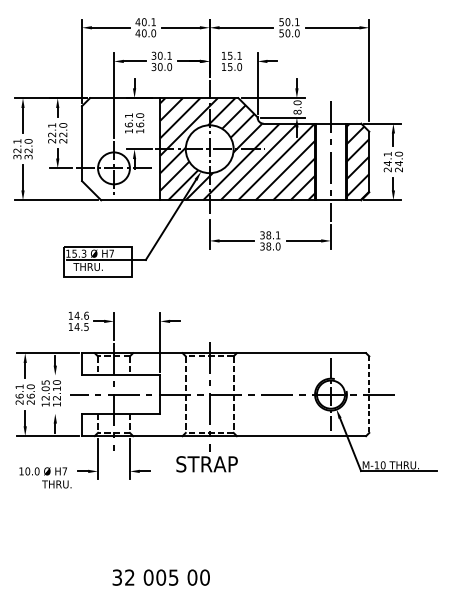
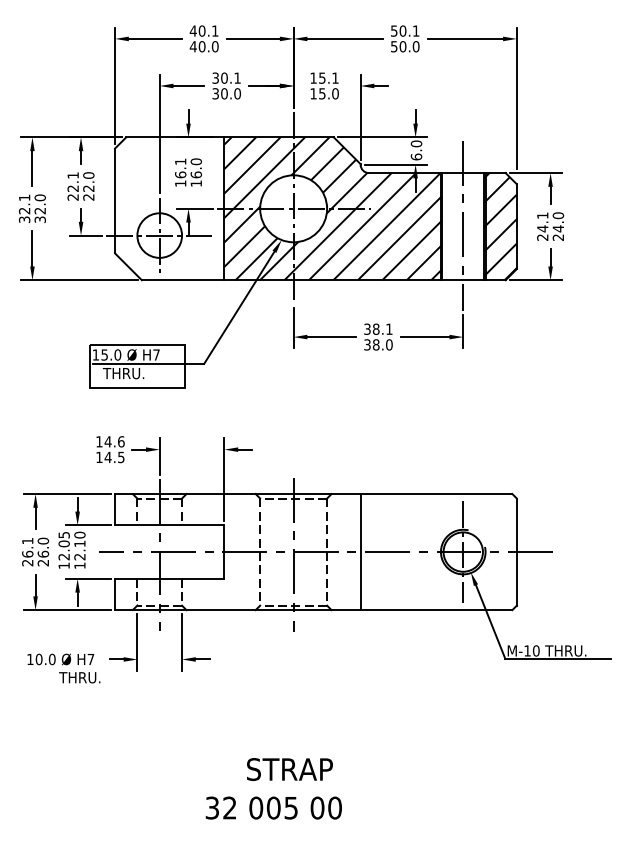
text: (296, 111) -> (415, 156), 8.0 -> 6.0
text: (83, 253) -> (117, 354), 15.3 -> 15.0
line: (63, 375) -> (88, 525), added
line: (257, 394) -> (360, 552), added
line: (369, 394) -> (516, 552), dashed -> solid
line: (63, 413) -> (88, 578), added
text: (206, 464) -> (289, 769), moved
text: (161, 577) -> (273, 807), moved

